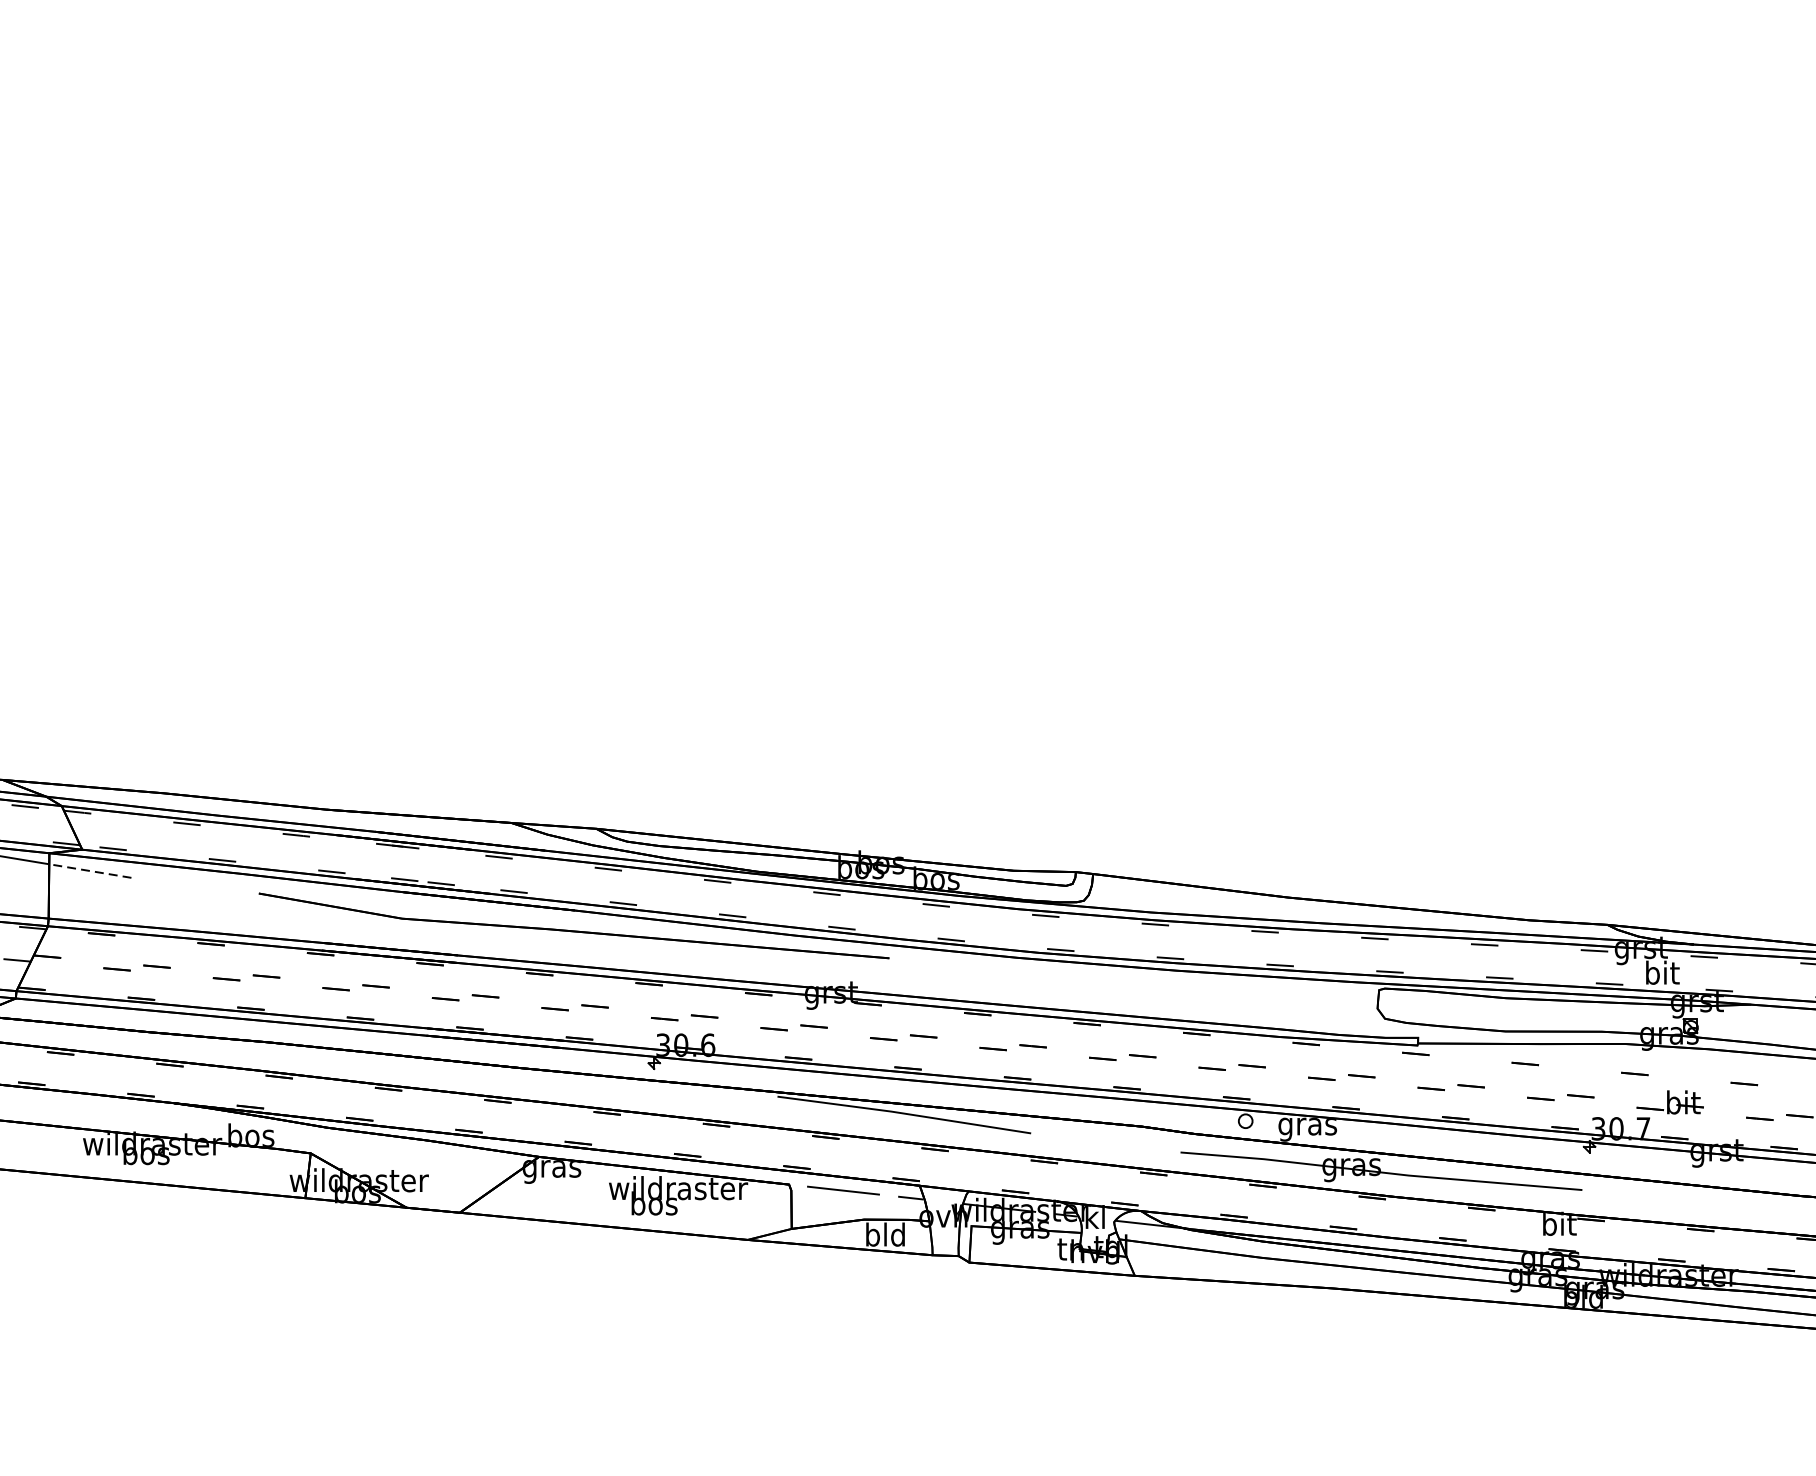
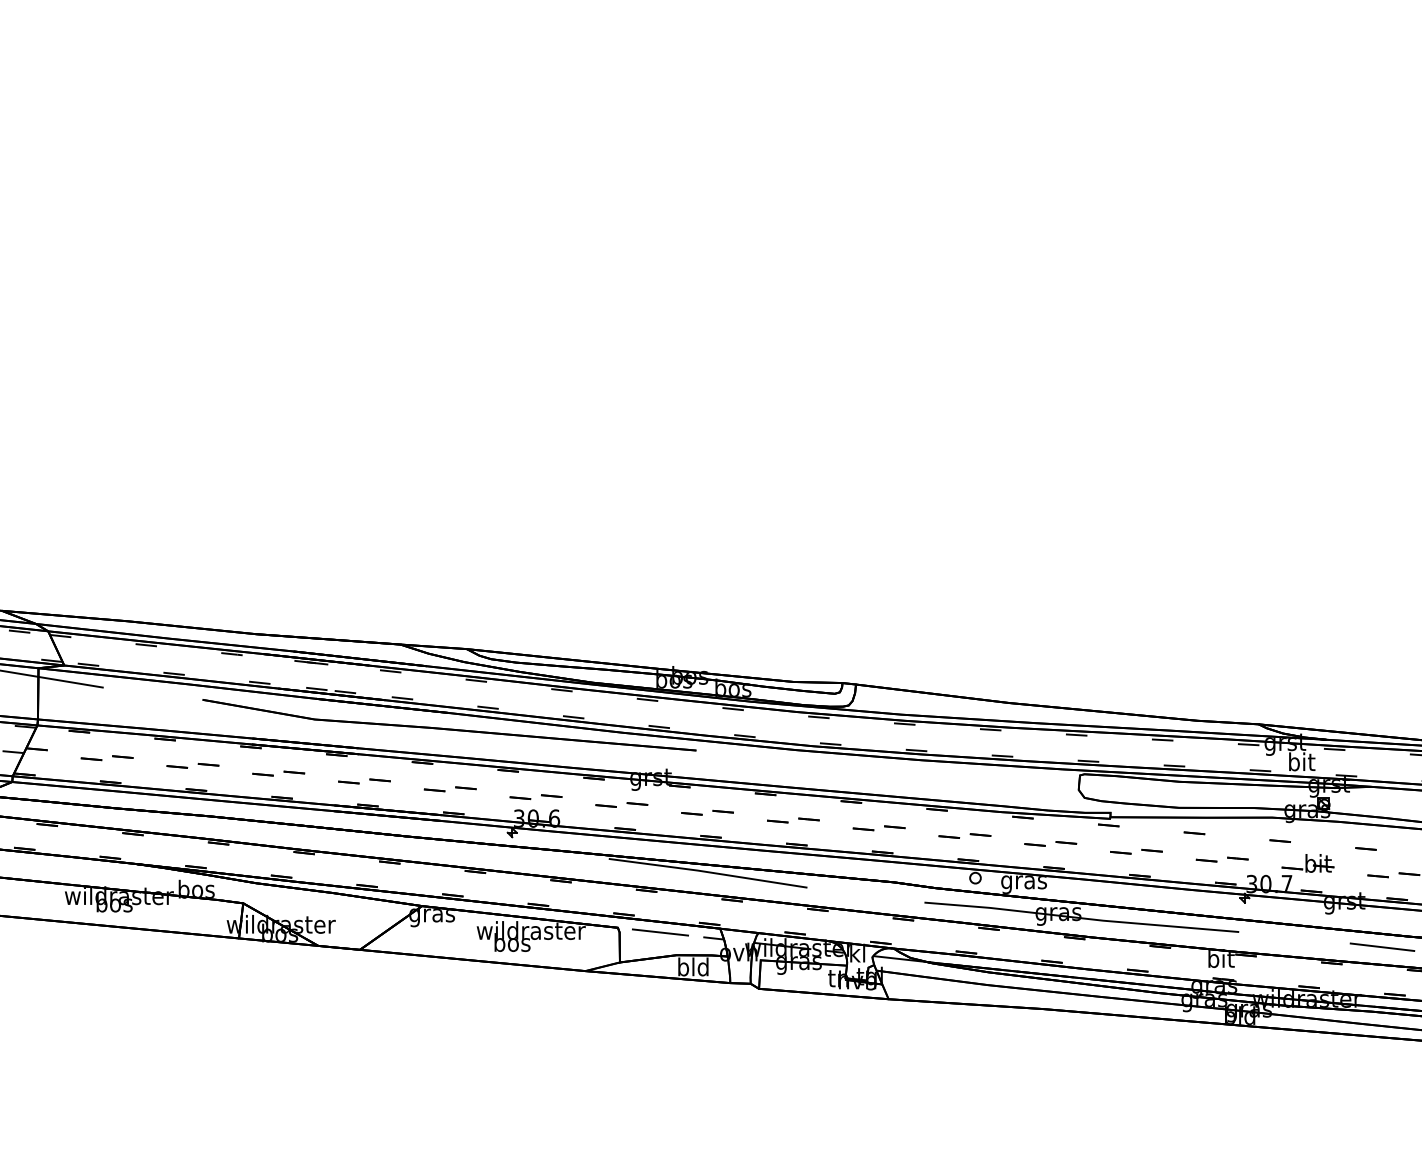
line: (90, 871) -> (70, 682), dashed -> solid
line: (1765, 1208) -> (1382, 946), added

